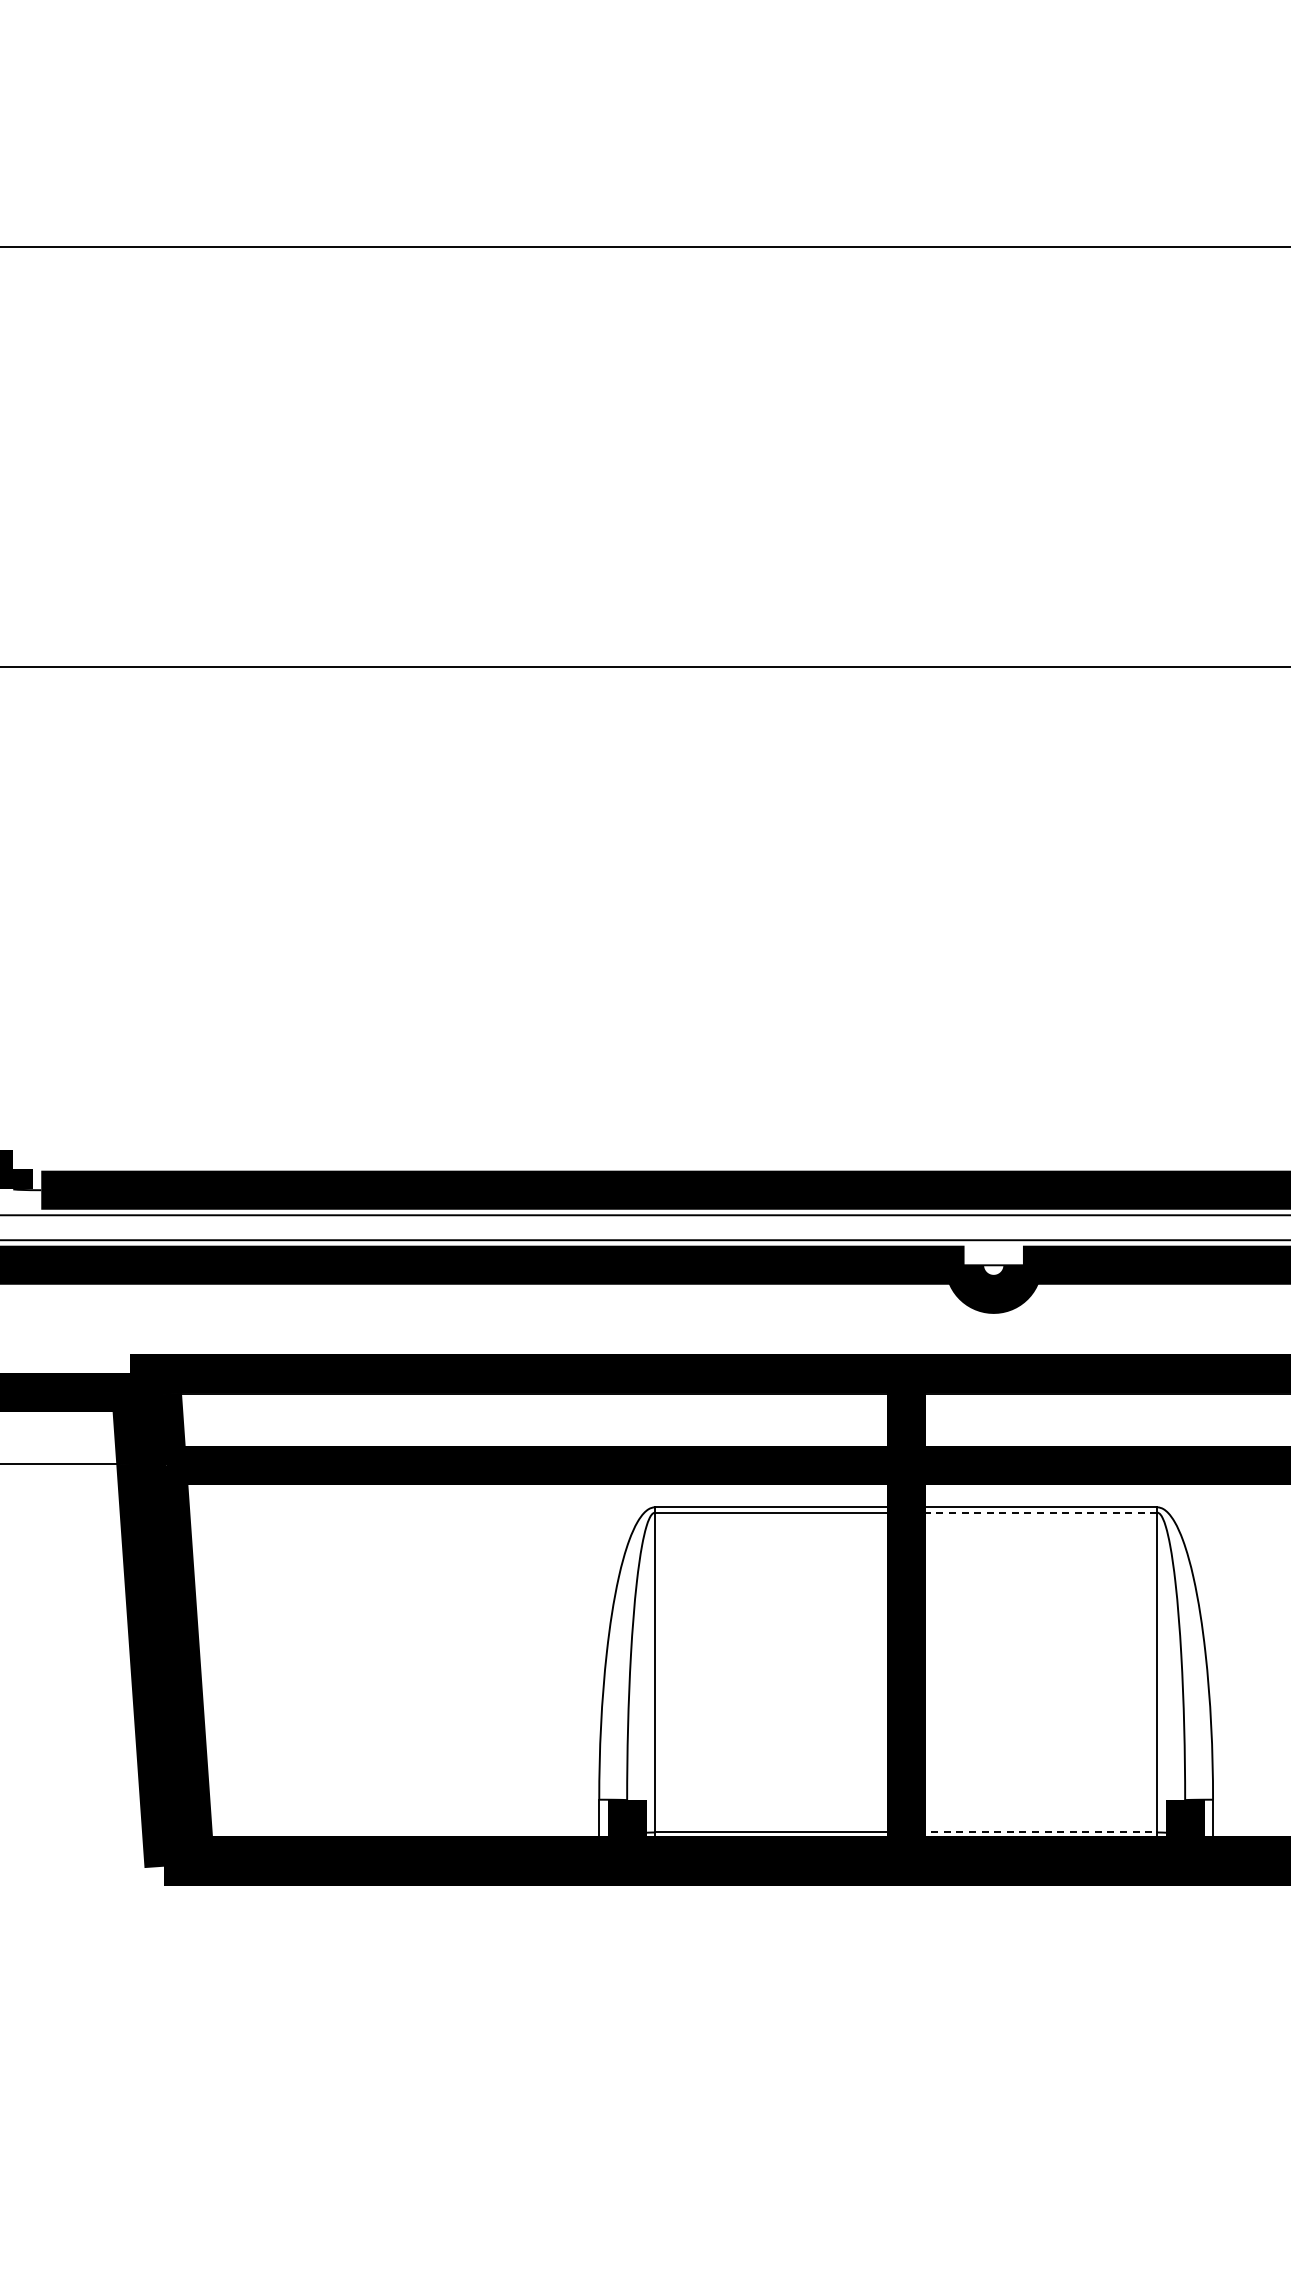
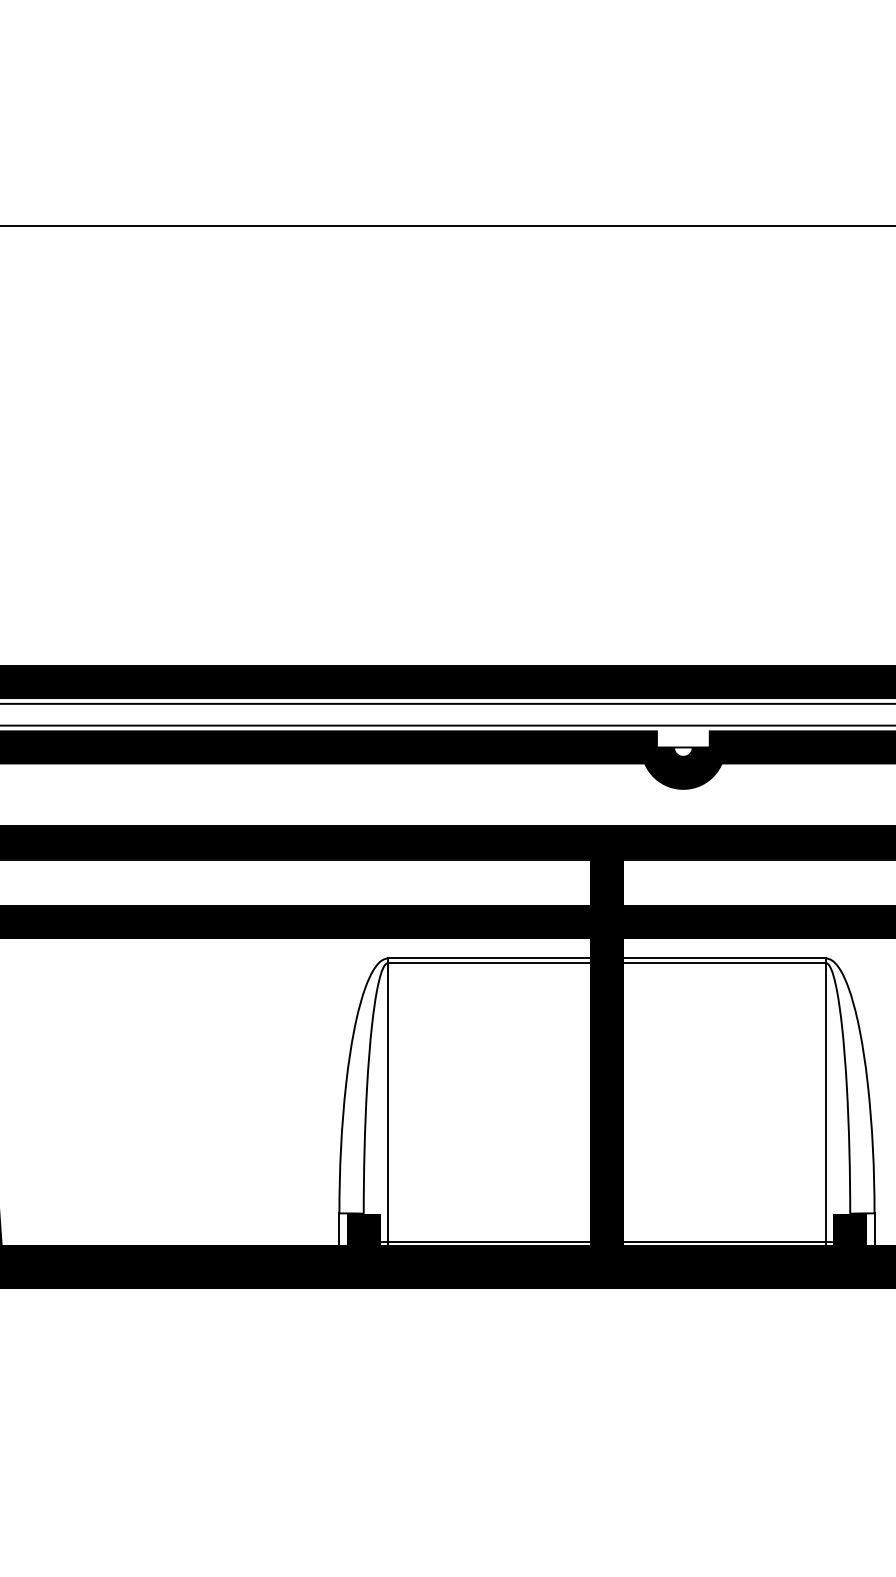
line: (1031, 1512) -> (716, 962), dashed -> solid
line: (1031, 1832) -> (716, 1241), dashed -> solid

